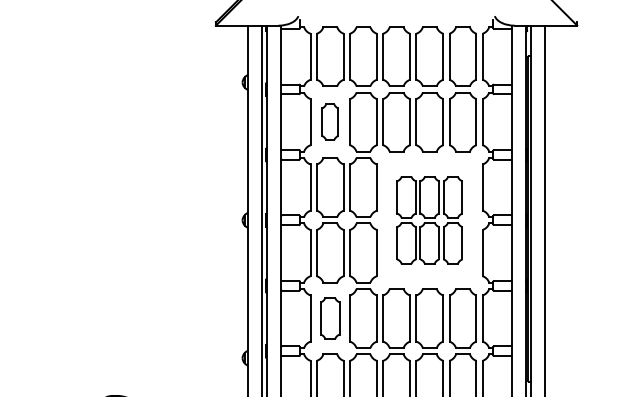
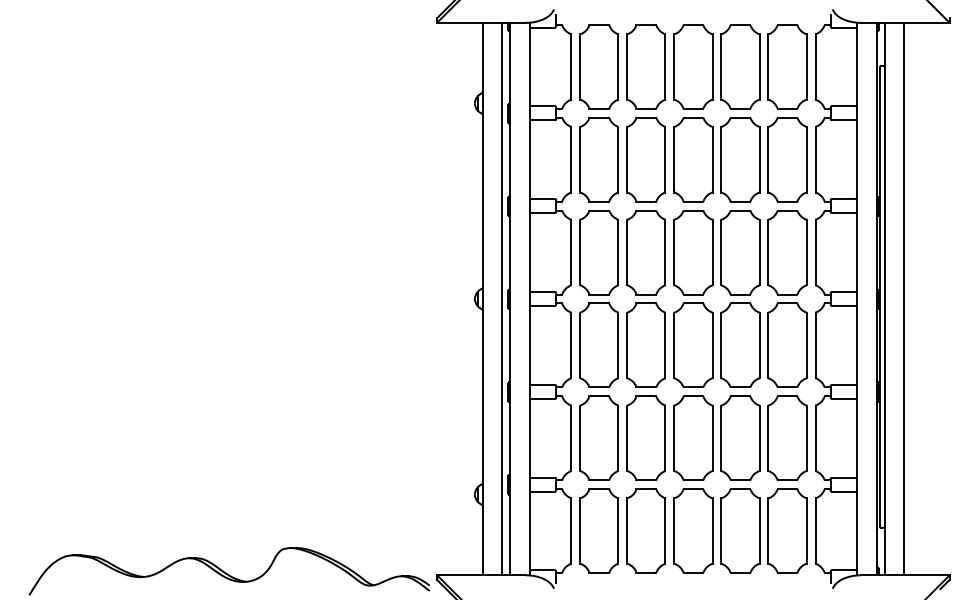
part: (329, 121) -> (598, 159), size x1.67
part: (429, 219) -> (740, 298), size x1.43
part: (329, 317) -> (598, 437), size x1.43

